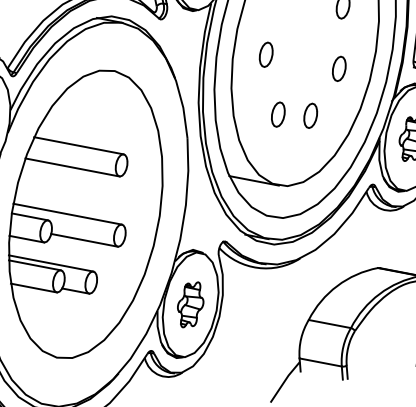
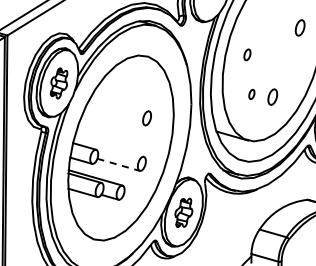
part: (266, 54) -> (247, 54), size x0.7
part: (338, 67) -> (293, 67), removed
part: (277, 114) -> (251, 94), size x0.6
line: (78, 144) -> (120, 102), removed
line: (73, 166) -> (115, 116), removed
line: (66, 213) -> (108, 146), removed
line: (85, 239) -> (119, 164), solid -> dashed

